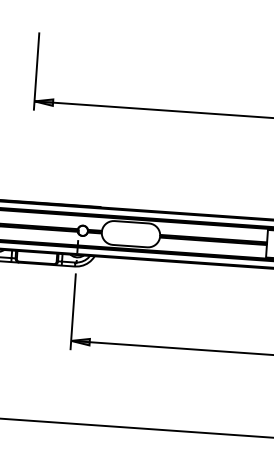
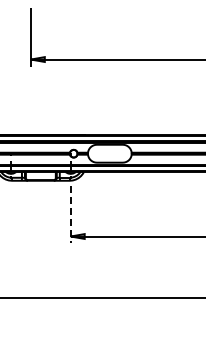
line: (72, 311) -> (70, 214), solid -> dashed

